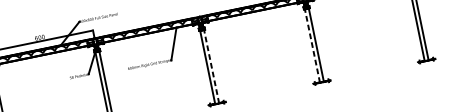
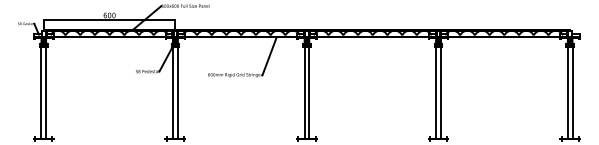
line: (312, 45) -> (436, 92), dashed -> solid
line: (211, 66) -> (309, 92), dashed -> solid

